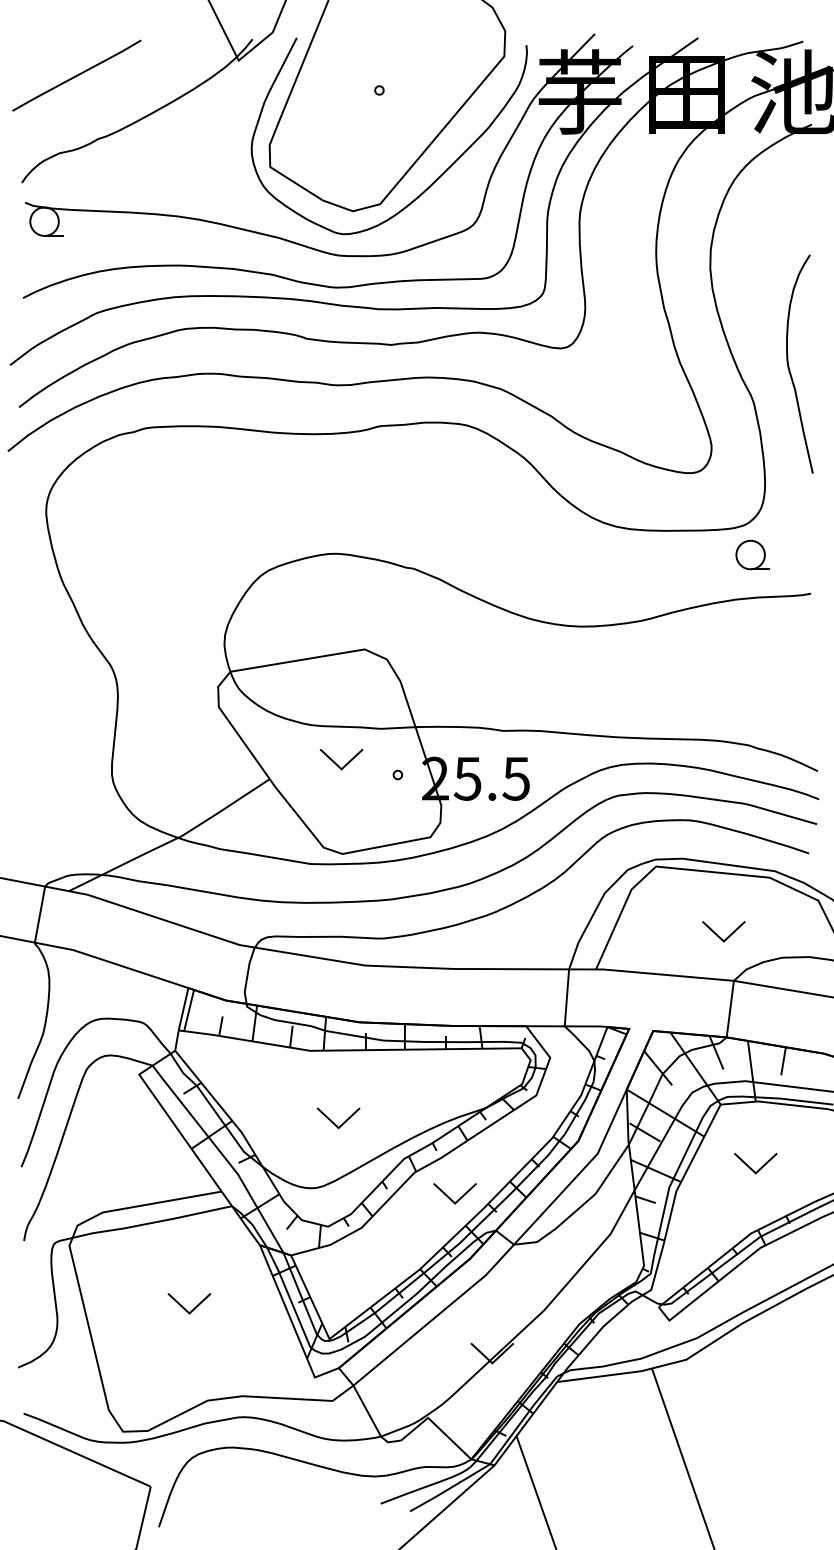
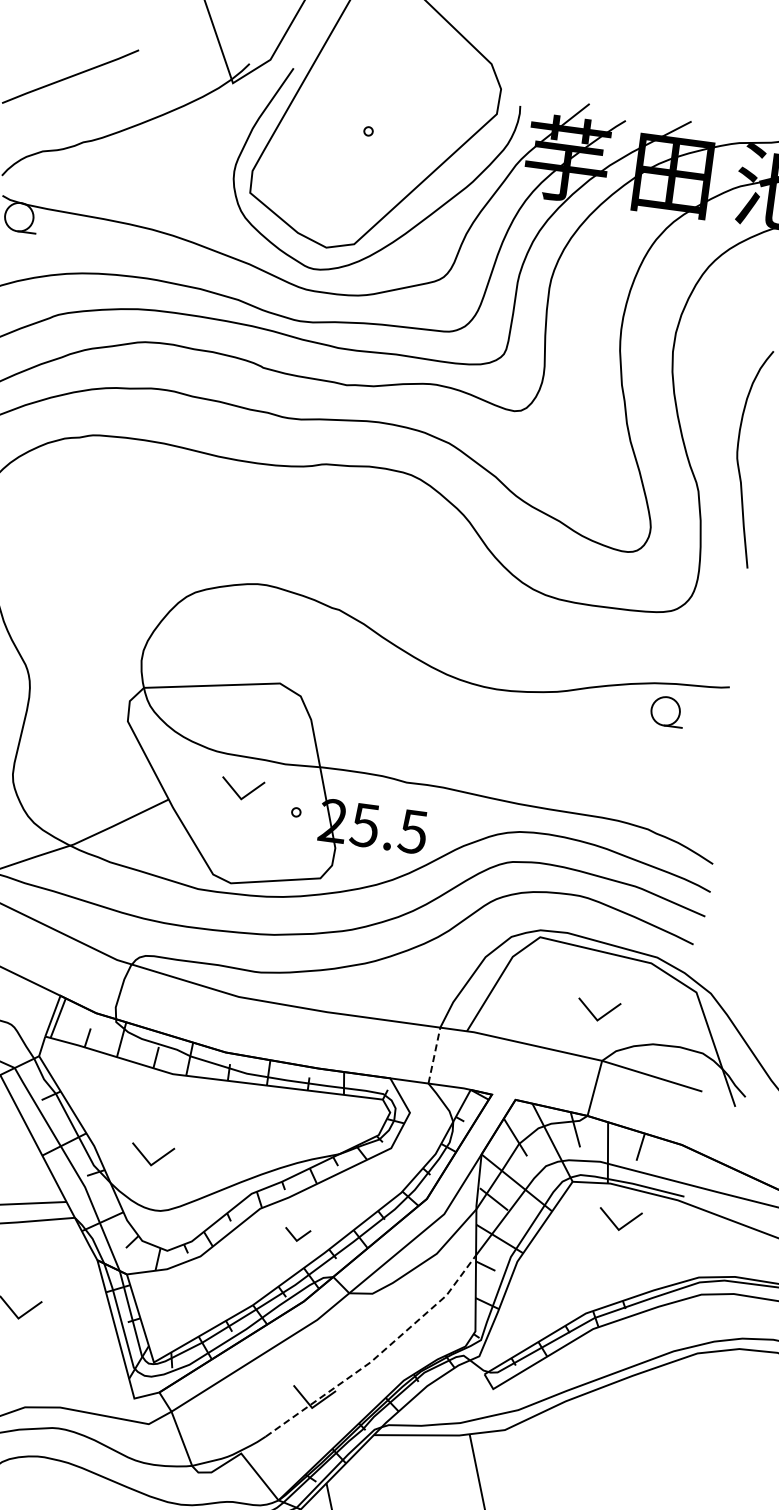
part: (752, 554) -> (667, 711), moved
line: (566, 997) -> (434, 1055), solid -> dashed
part: (338, 1118) -> (152, 1155), moved
part: (755, 1163) -> (619, 1220), moved
part: (454, 1193) -> (297, 1234), size x0.6
line: (552, 1301) -> (379, 1354), solid -> dashed

